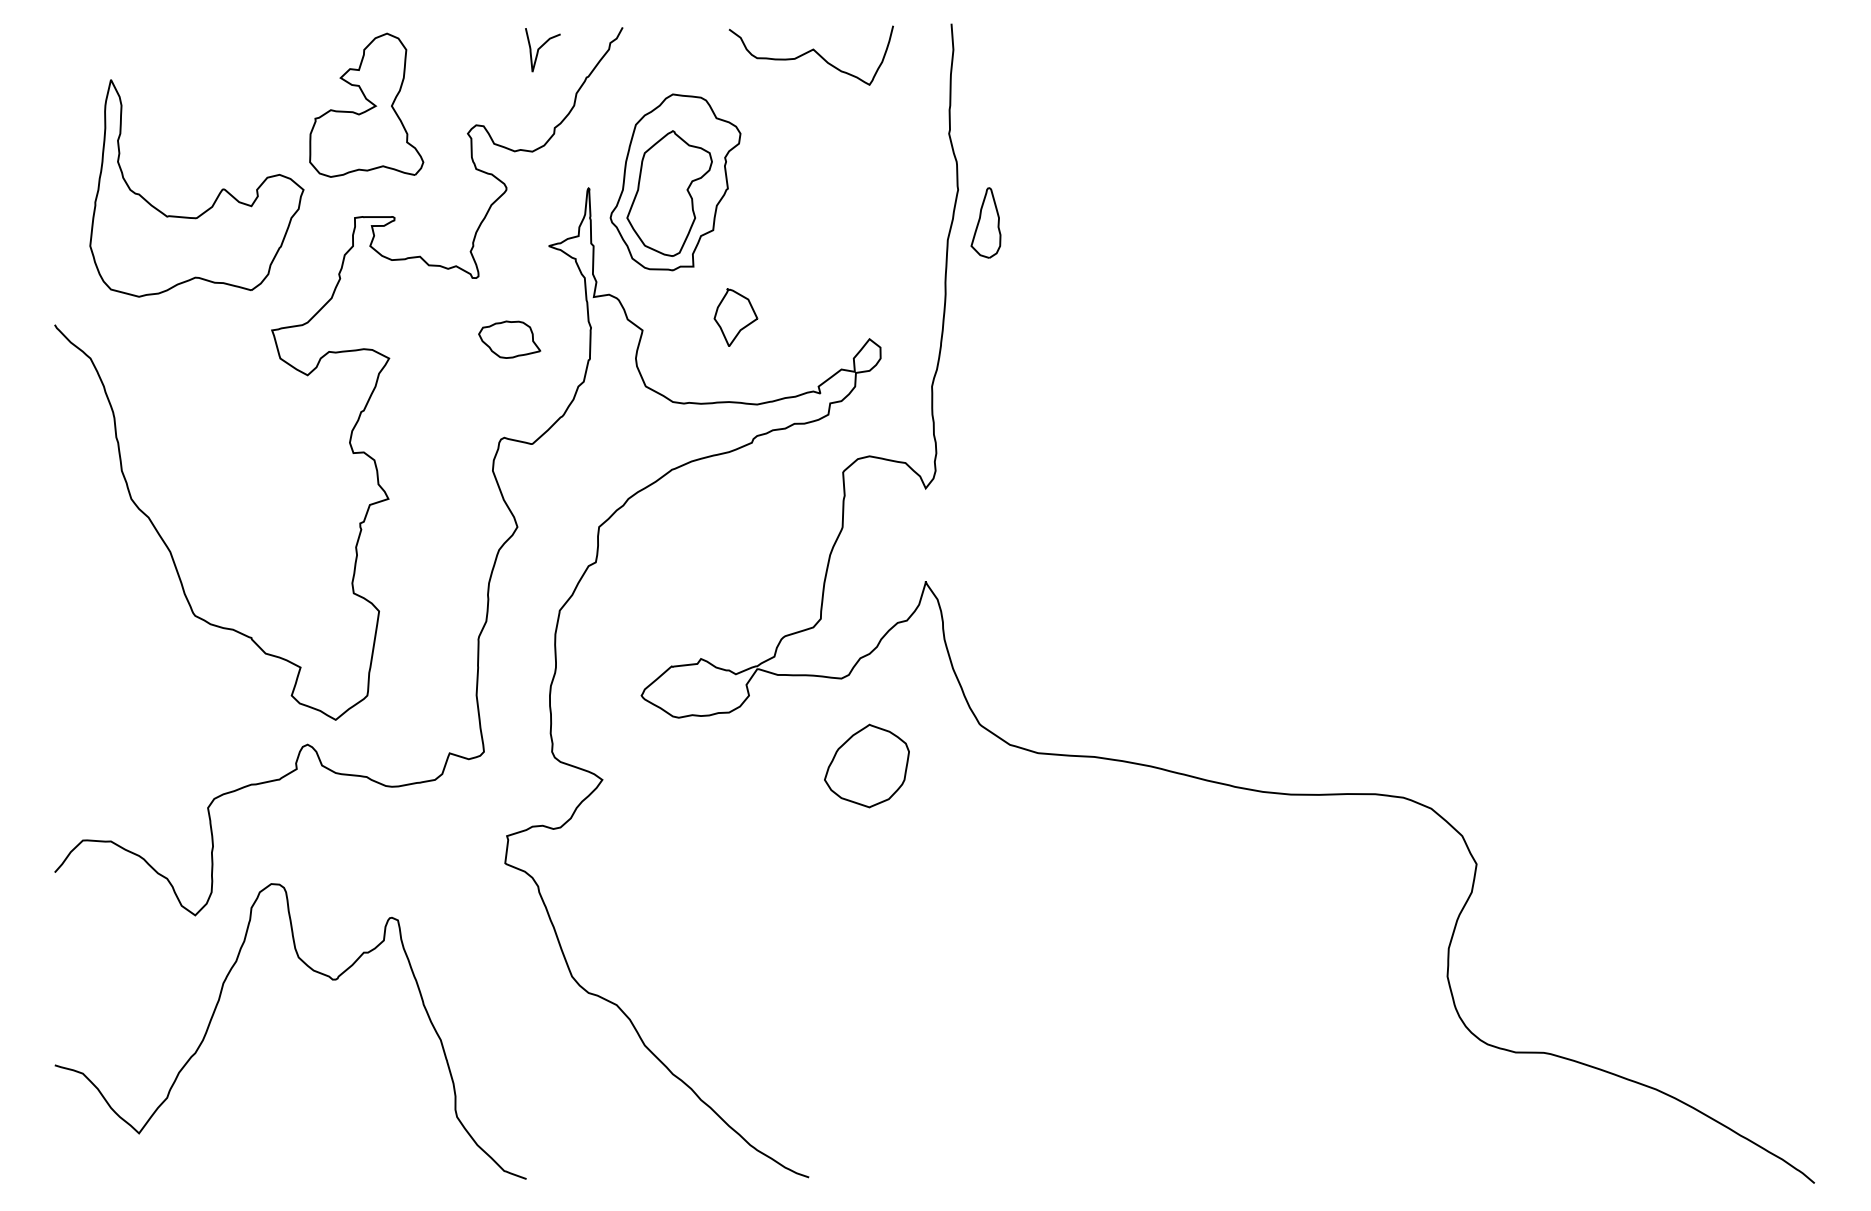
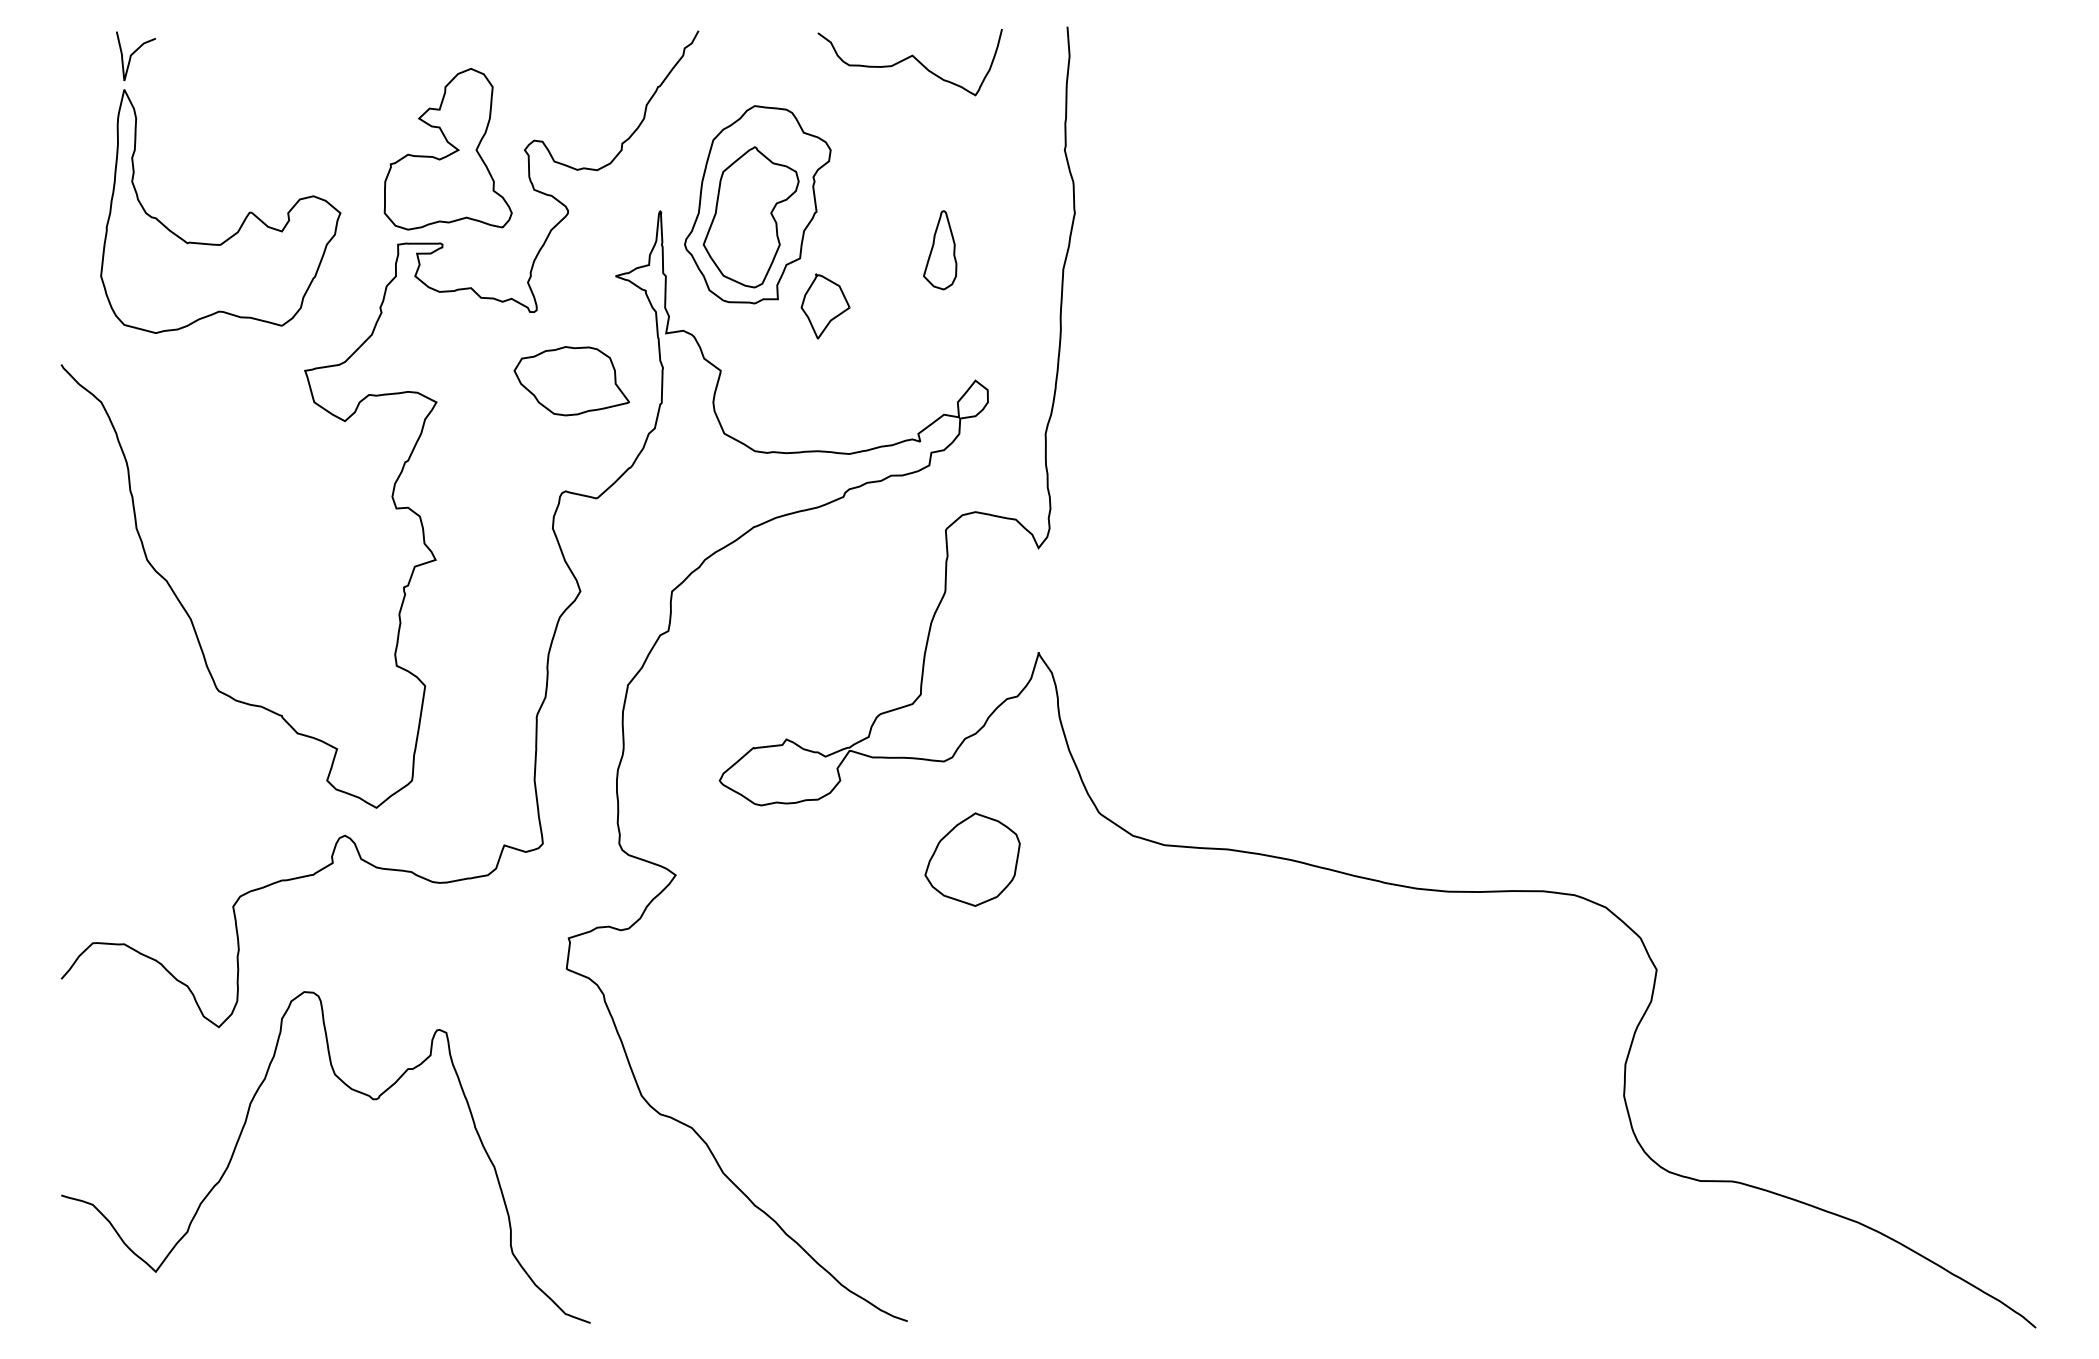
curve: (540, 48) -> (133, 54), moved
part: (366, 105) -> (447, 149), moved
part: (986, 223) -> (940, 250), moved
part: (735, 317) -> (825, 306), moved
part: (509, 339) -> (571, 381), size x1.67

